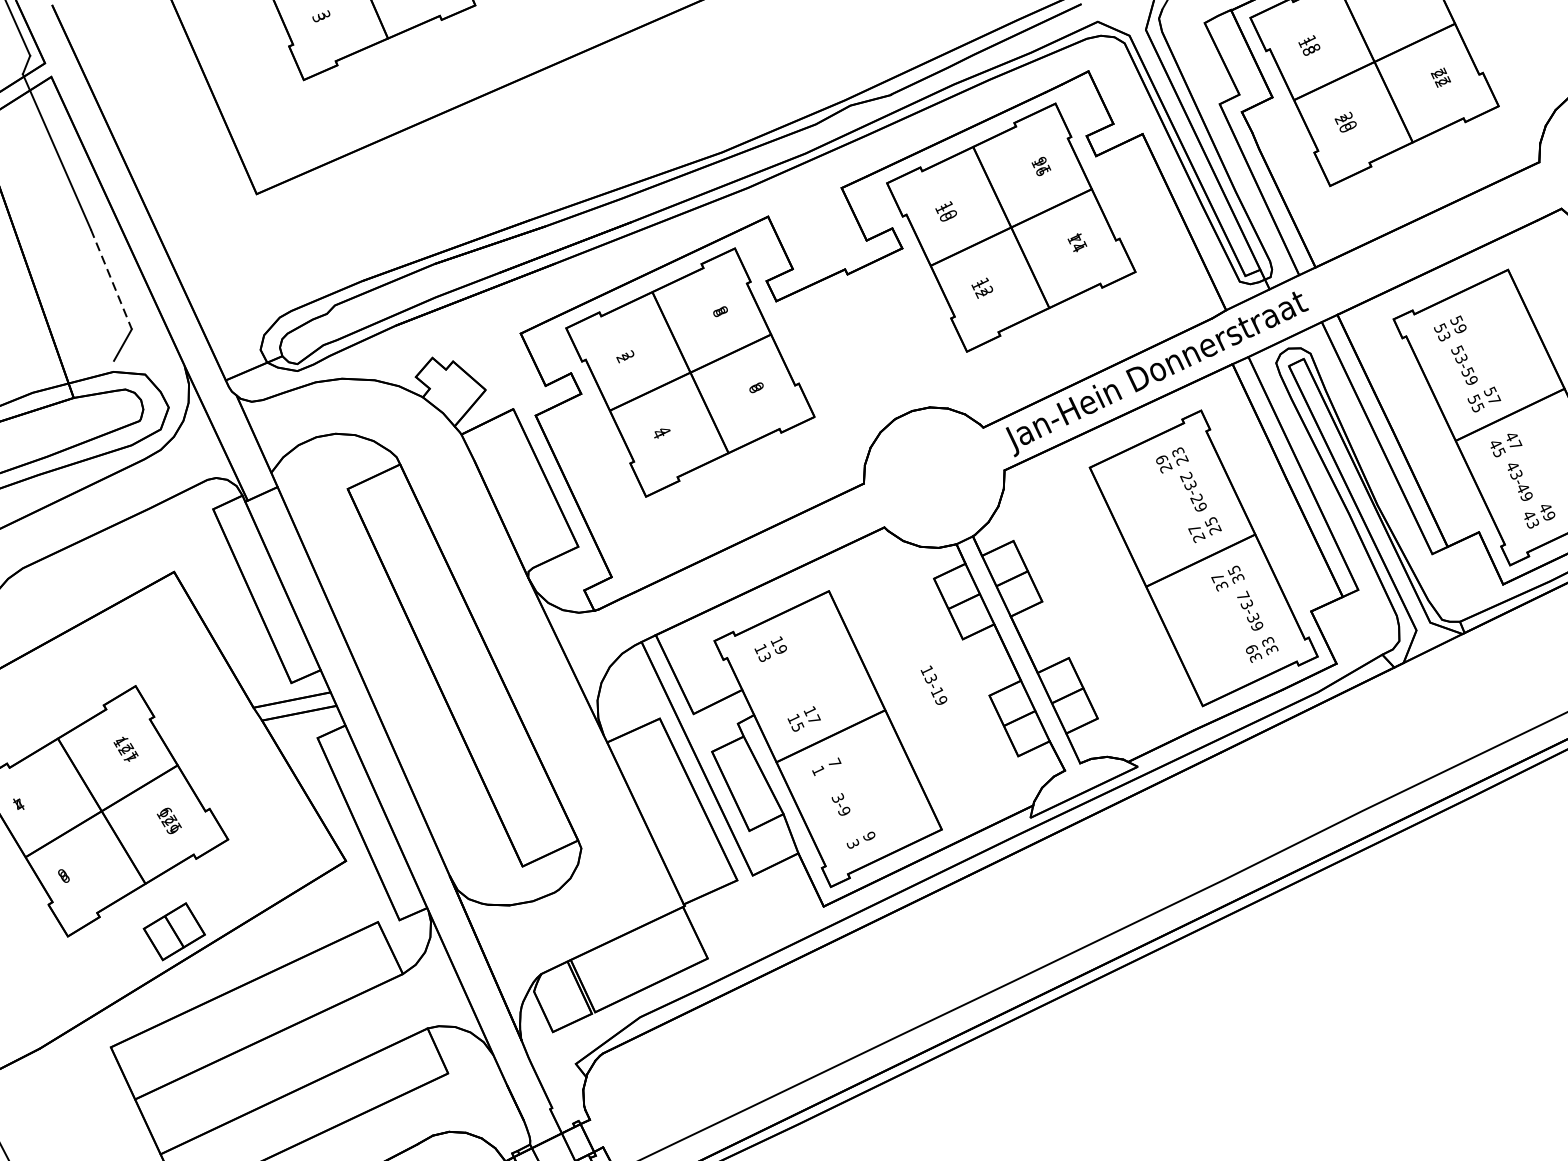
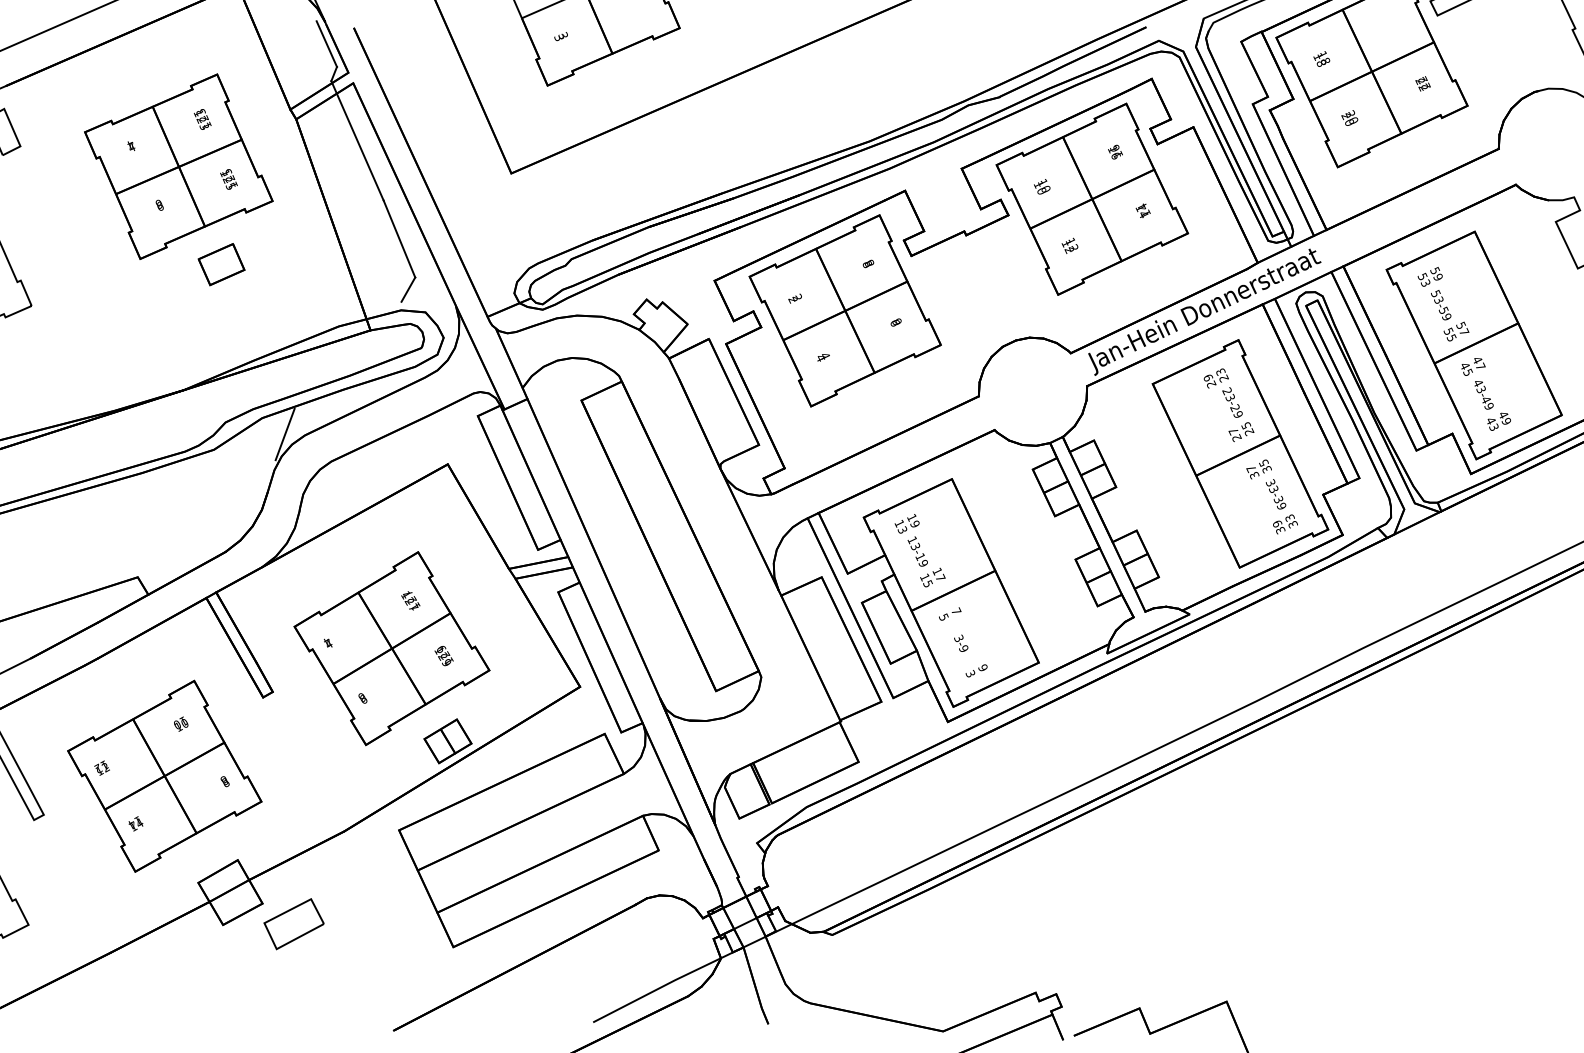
line: (111, 279) -> (399, 239), dashed -> solid
text: (1242, 595) -> (1270, 482), 73-39 -> 33-39
text: (933, 685) -> (917, 551), moved
text: (817, 770) -> (943, 617), 1 -> 5

